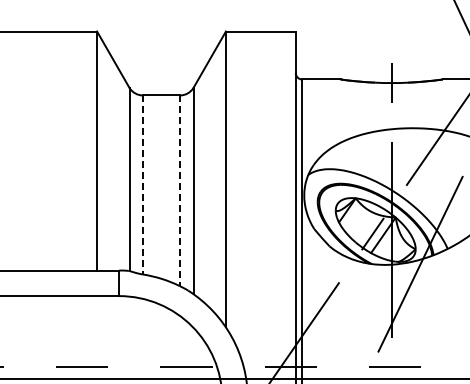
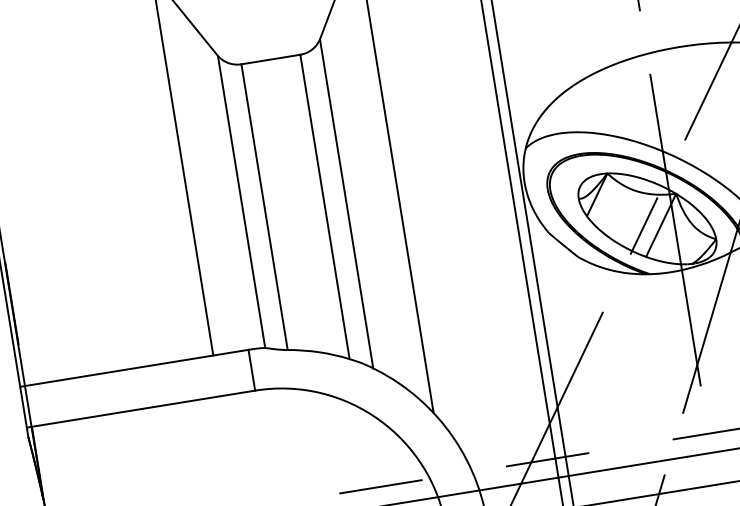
line: (143, 184) -> (265, 206), dashed -> solid
line: (179, 191) -> (324, 208), dashed -> solid

